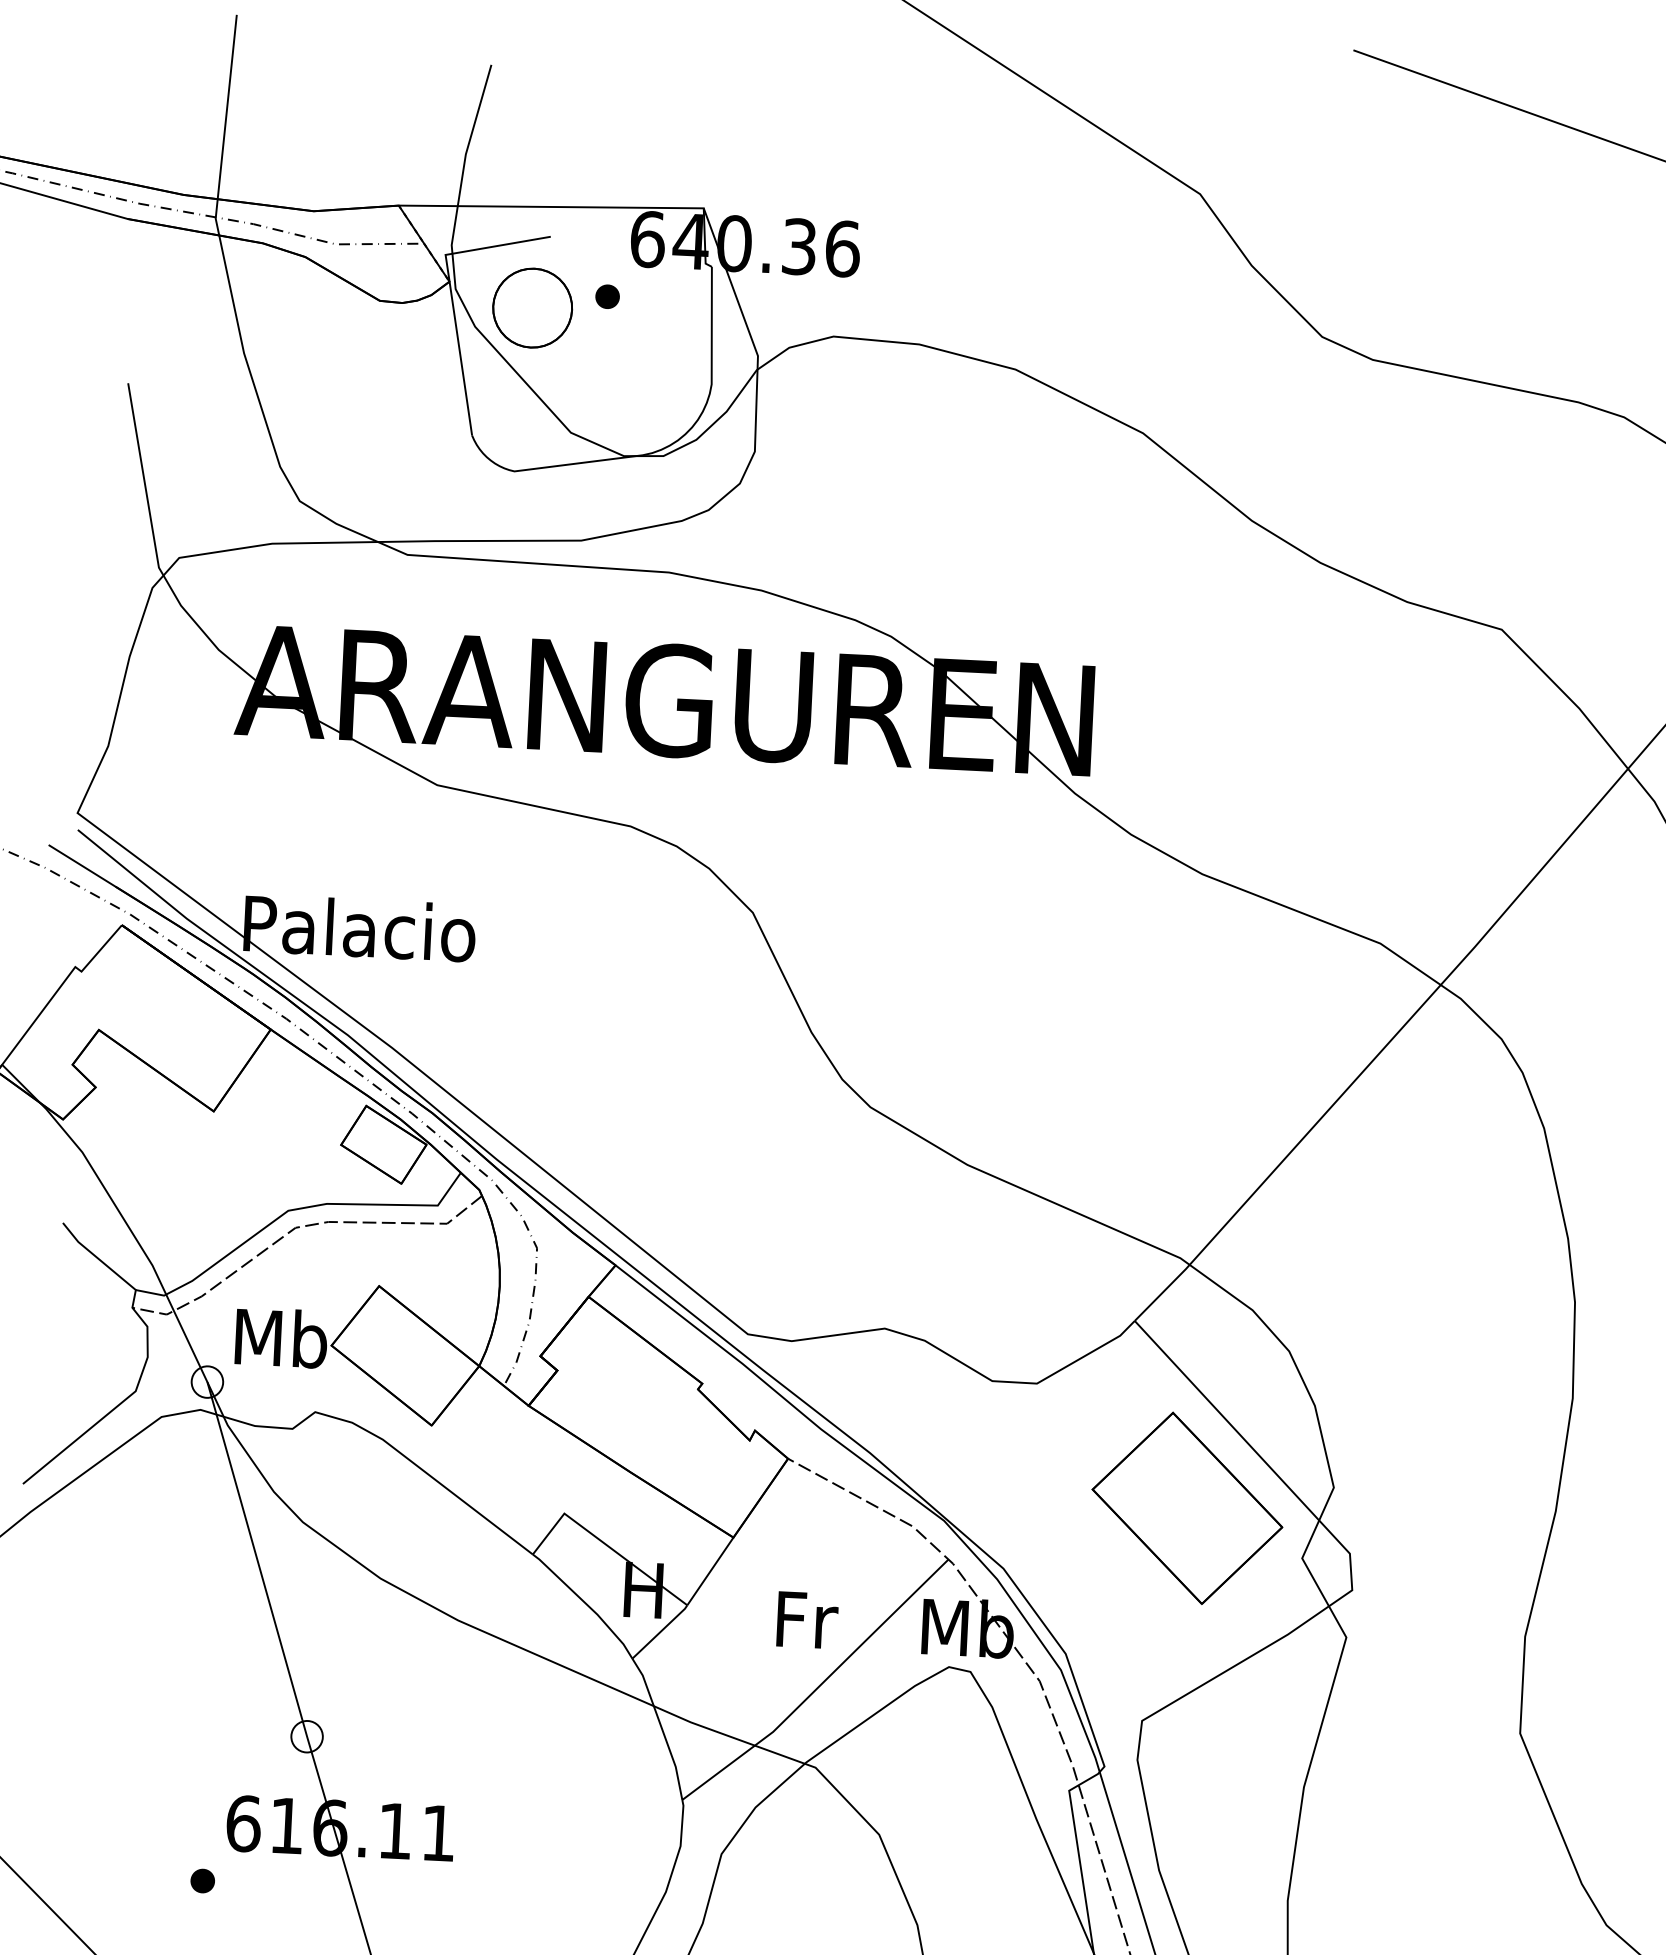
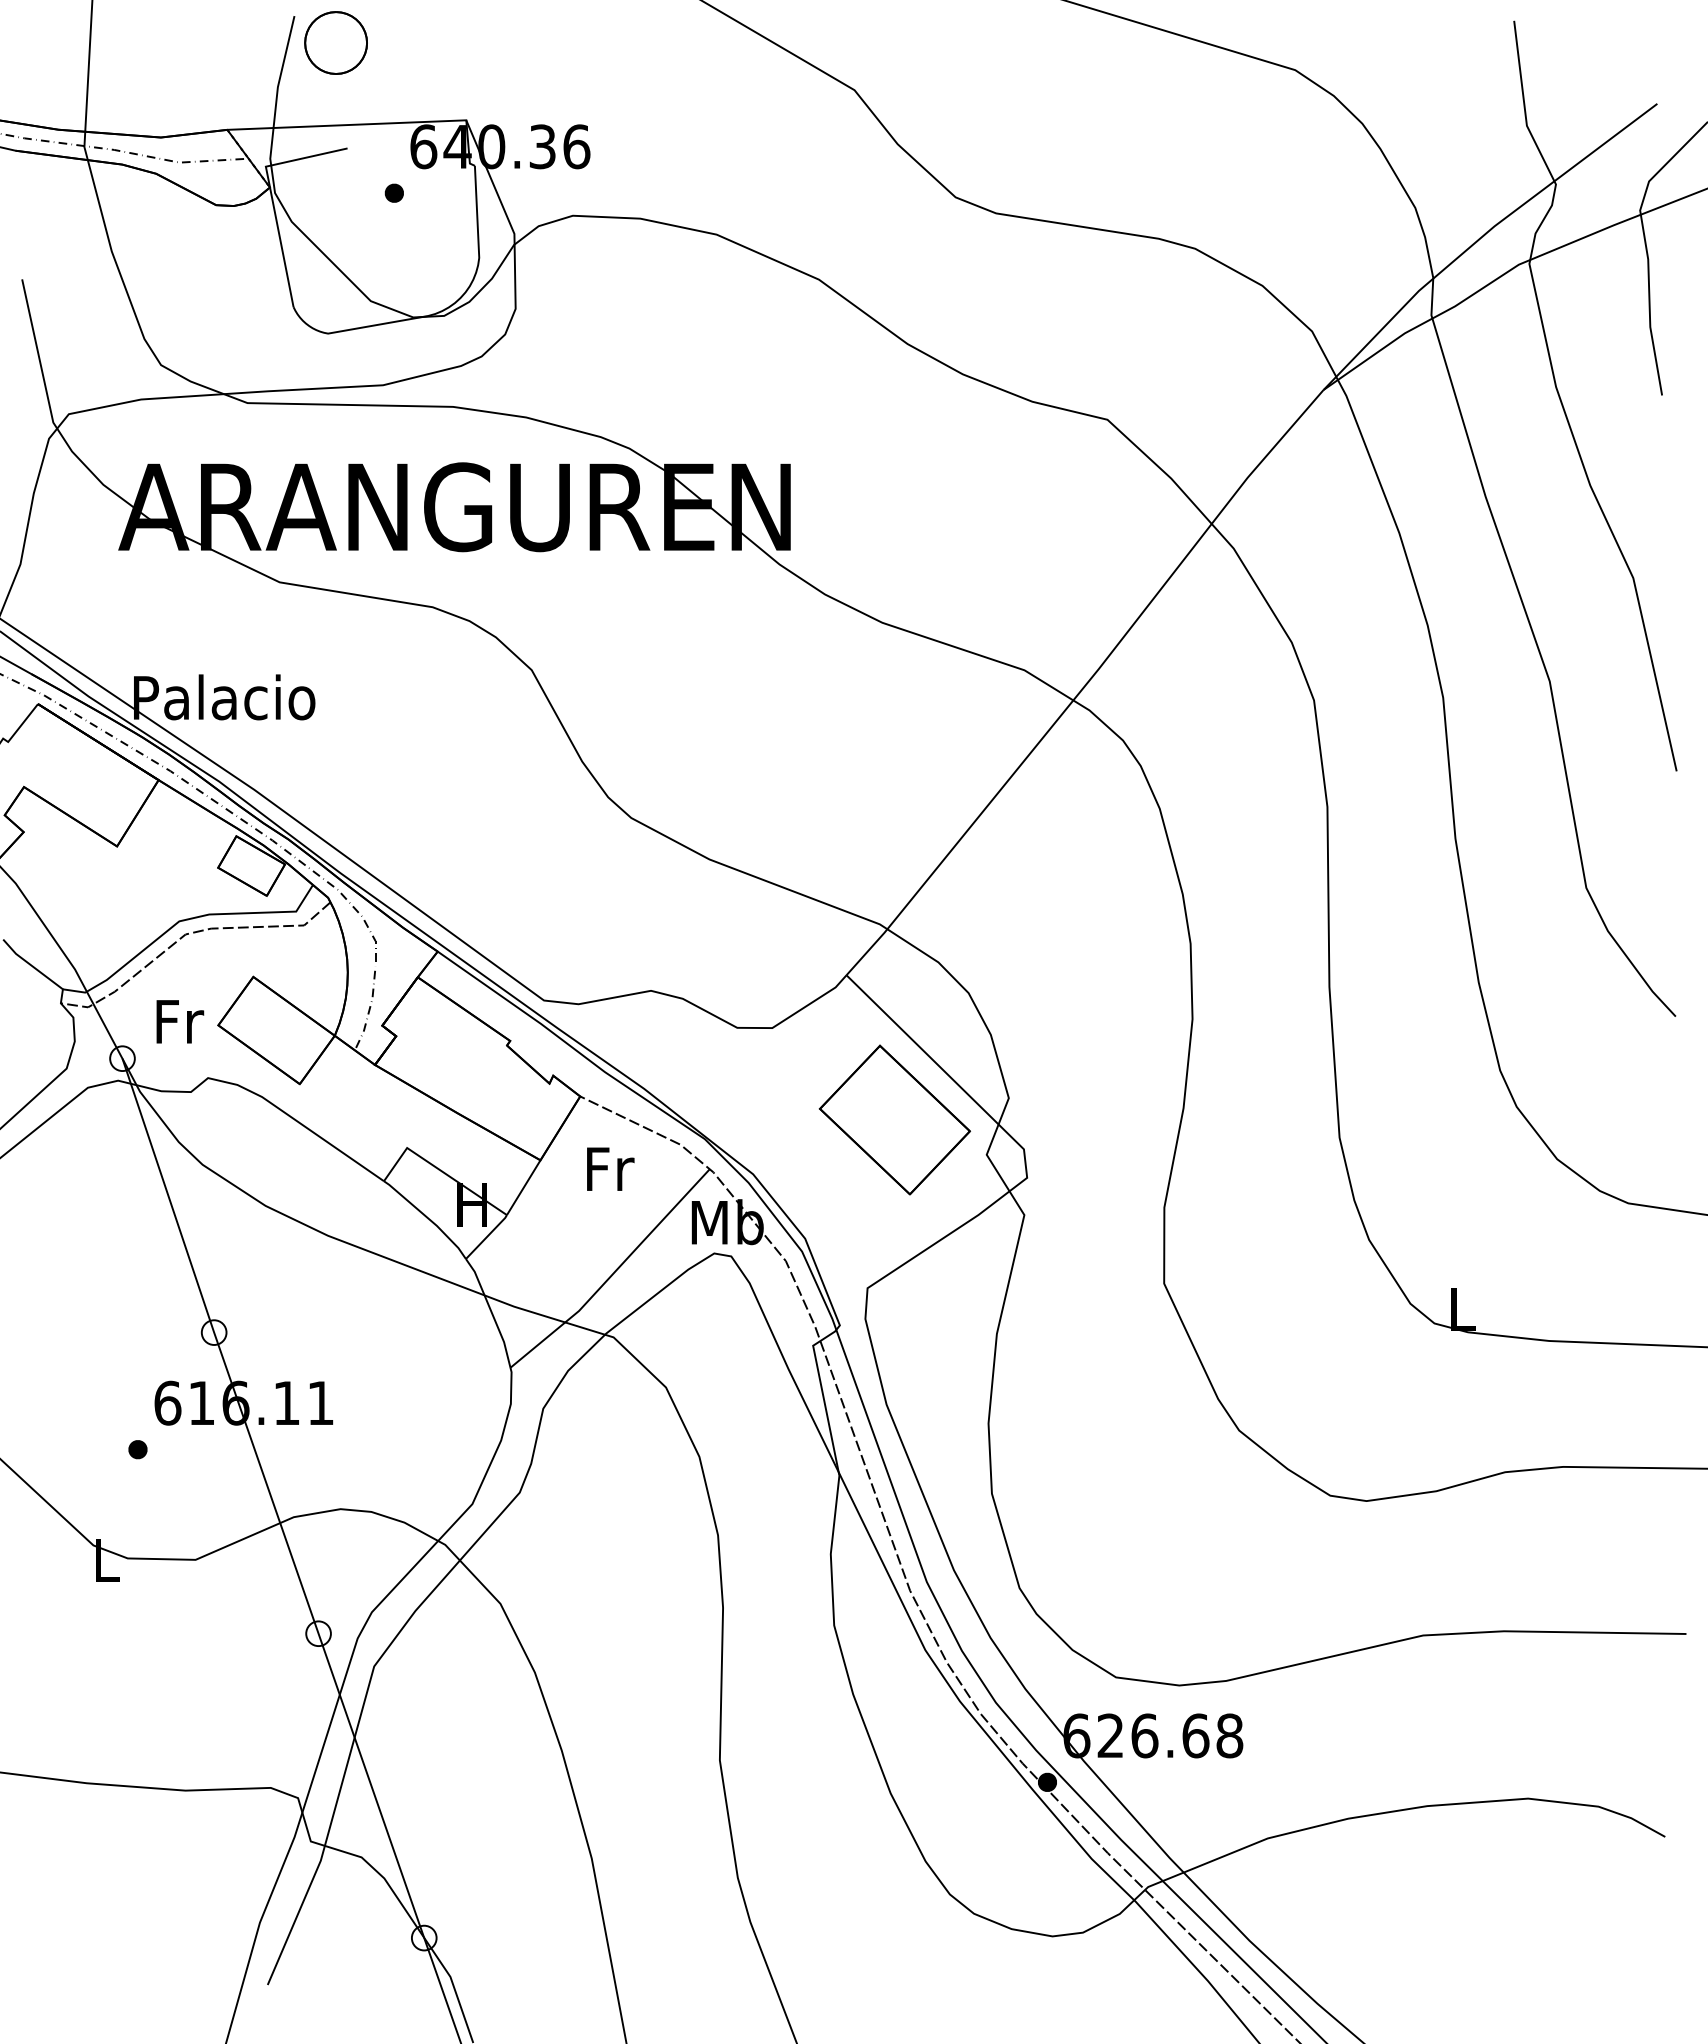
part: (531, 307) -> (335, 42), moved
text: (281, 1338) -> (178, 1021), Mb -> Fr
text: (807, 1619) -> (610, 1168), moved

